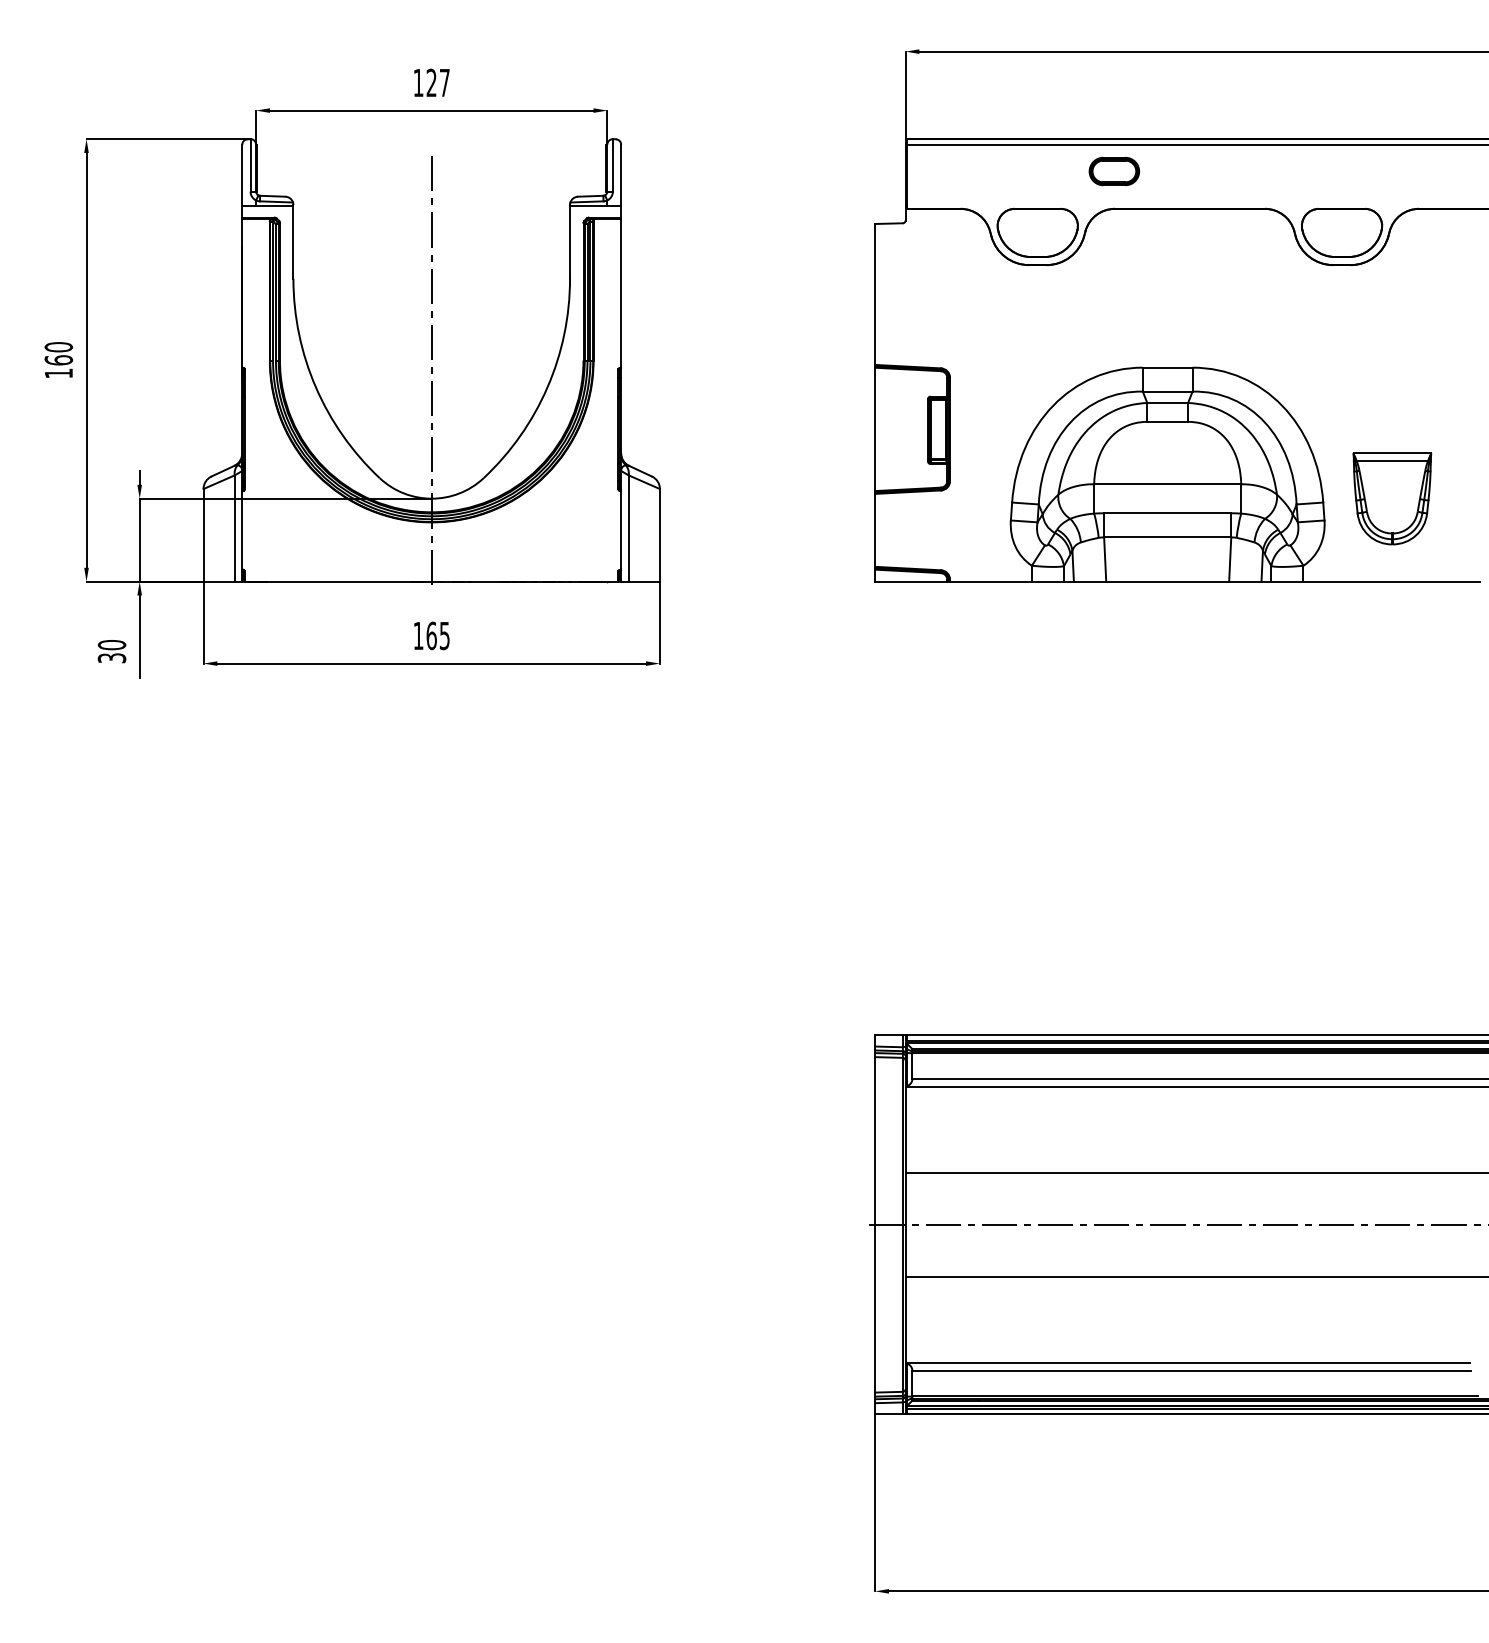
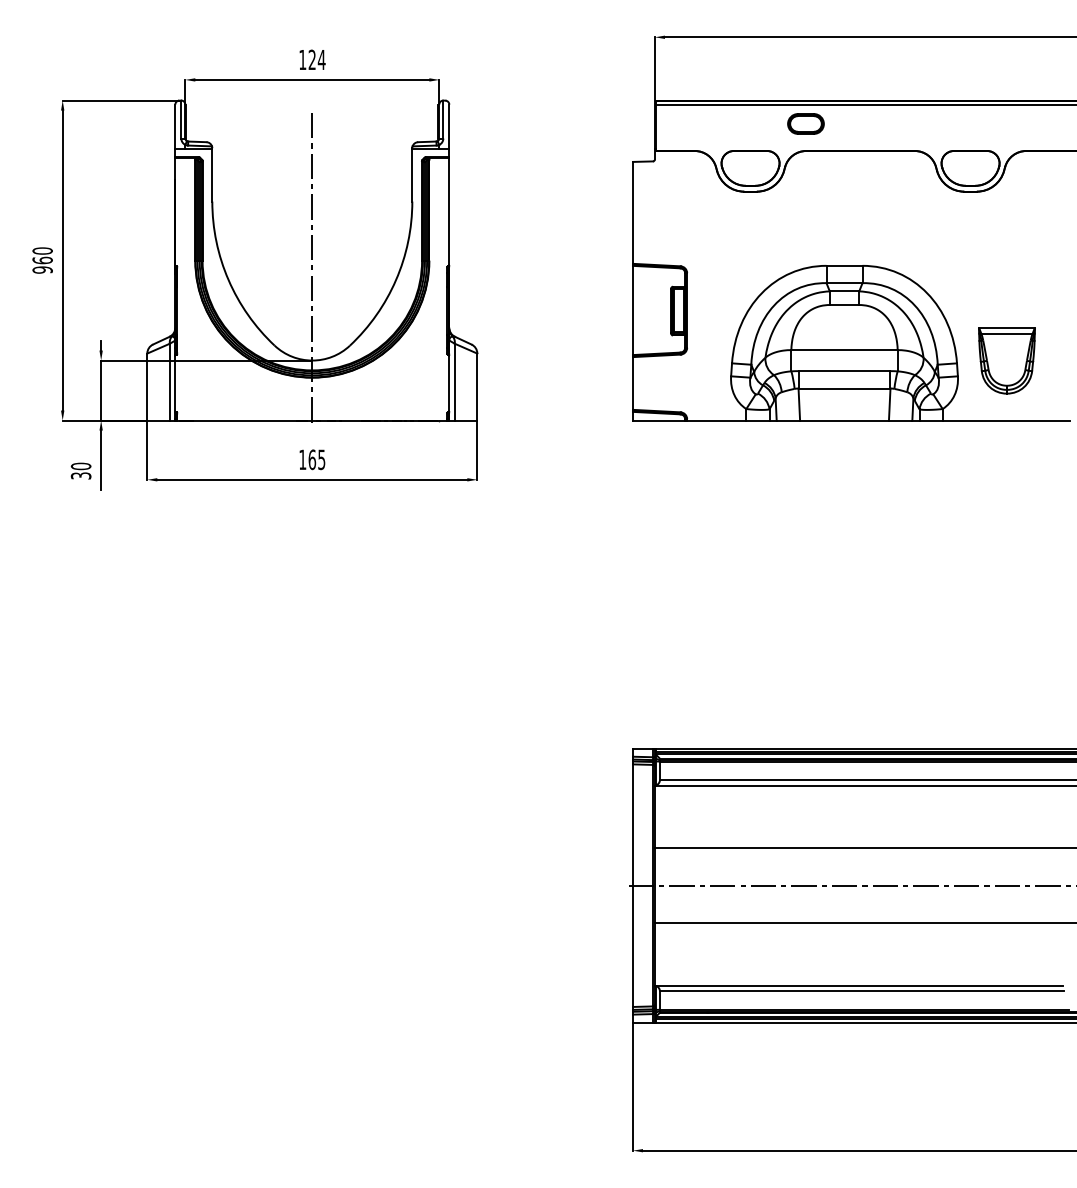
text: (444, 82) -> (321, 59), 127 -> 124
text: (58, 372) -> (42, 269), 160 -> 960

